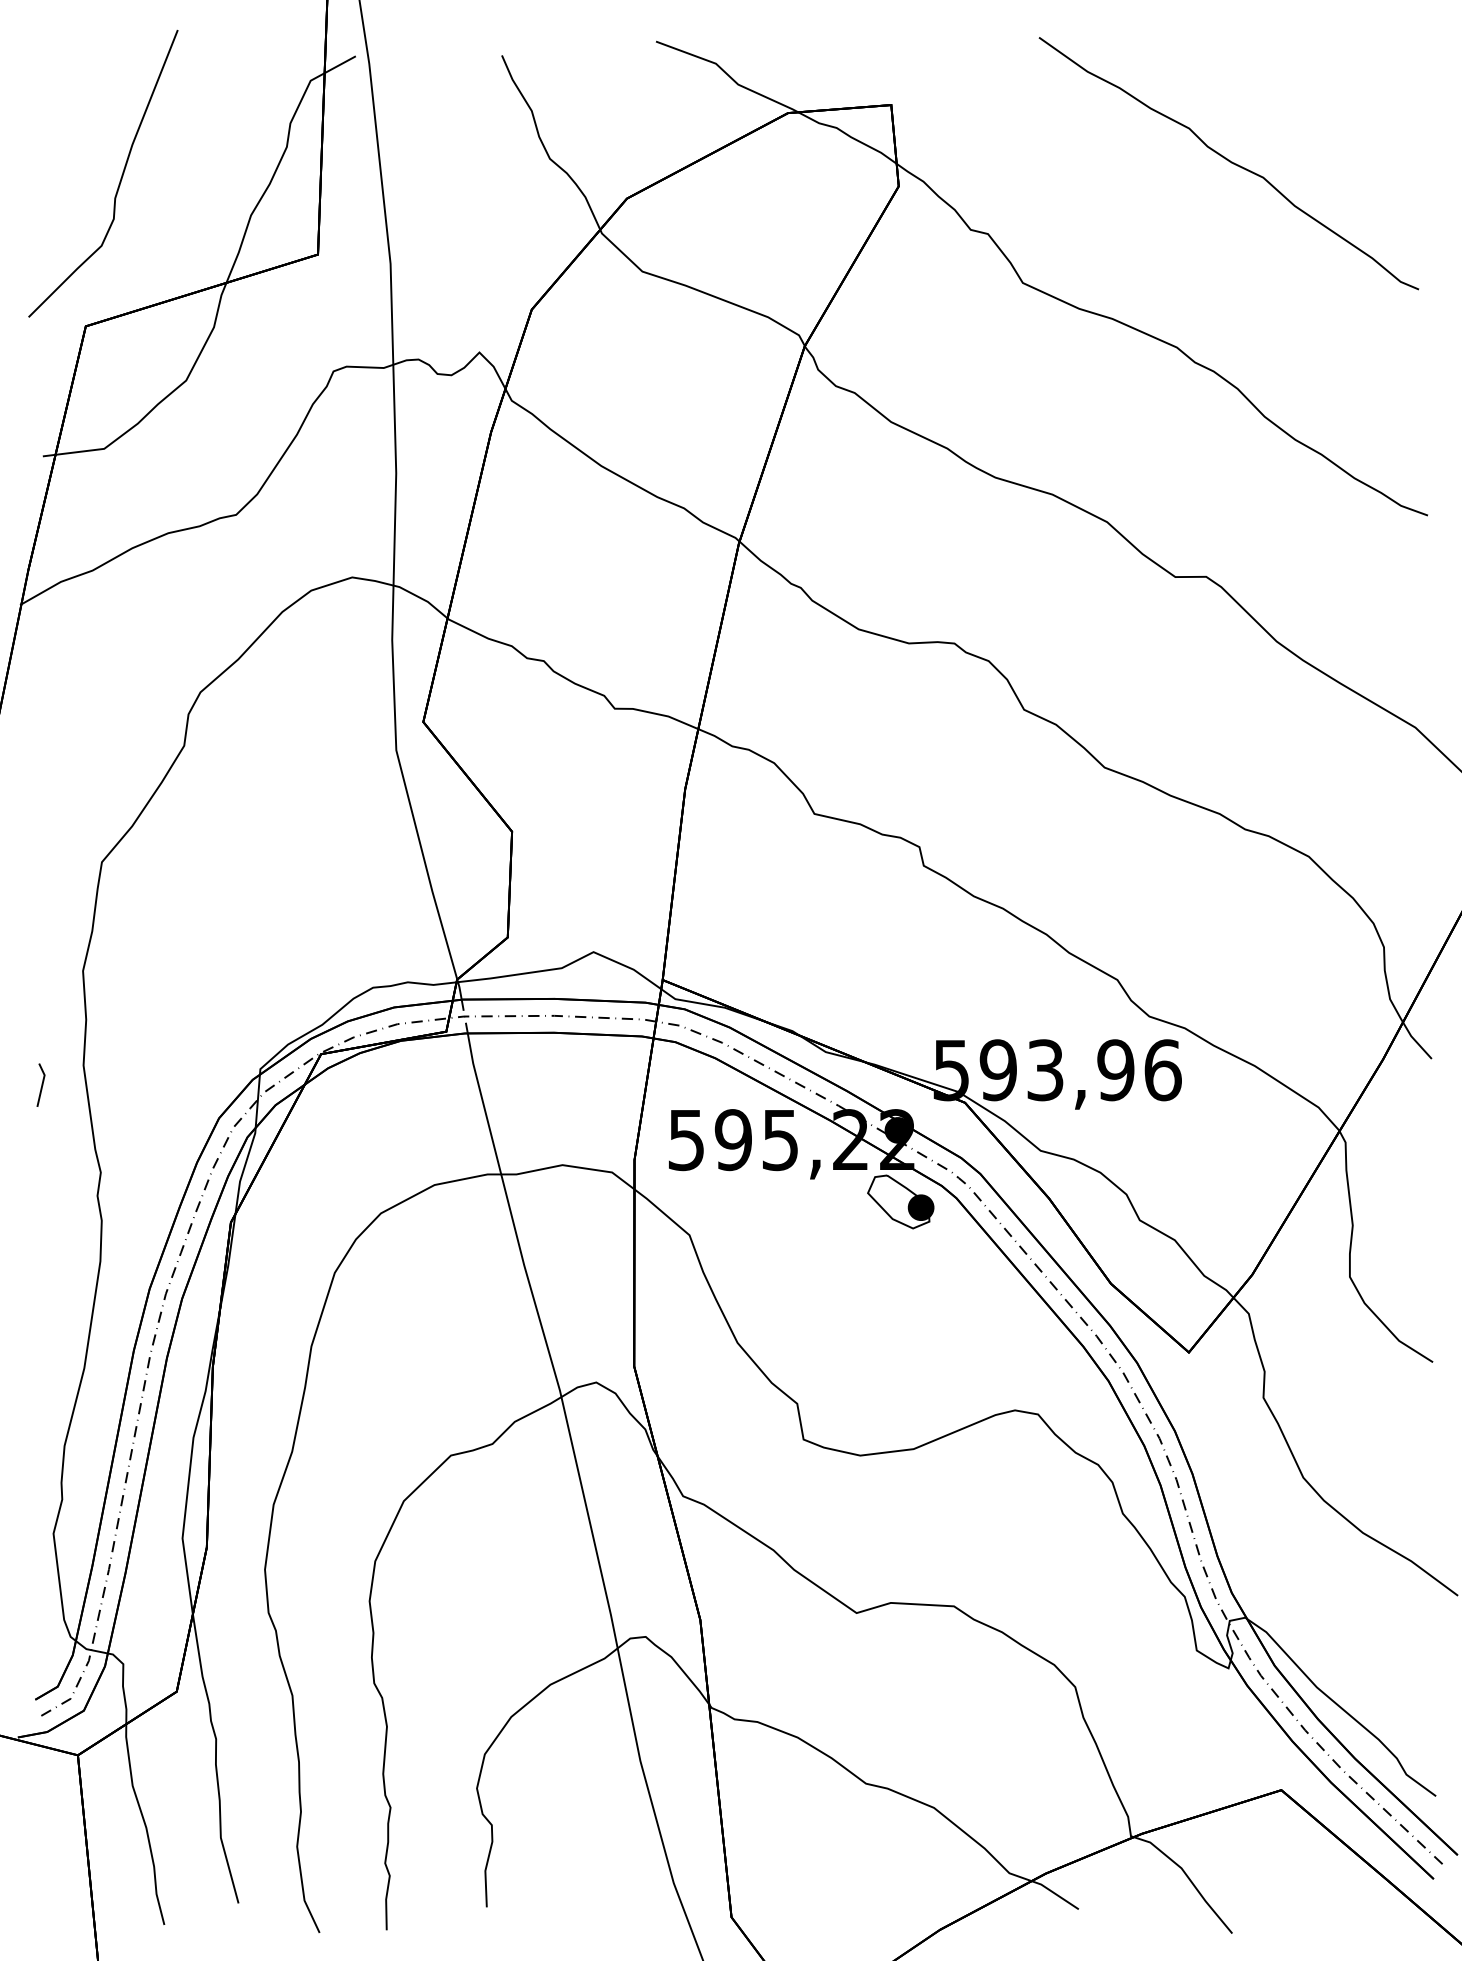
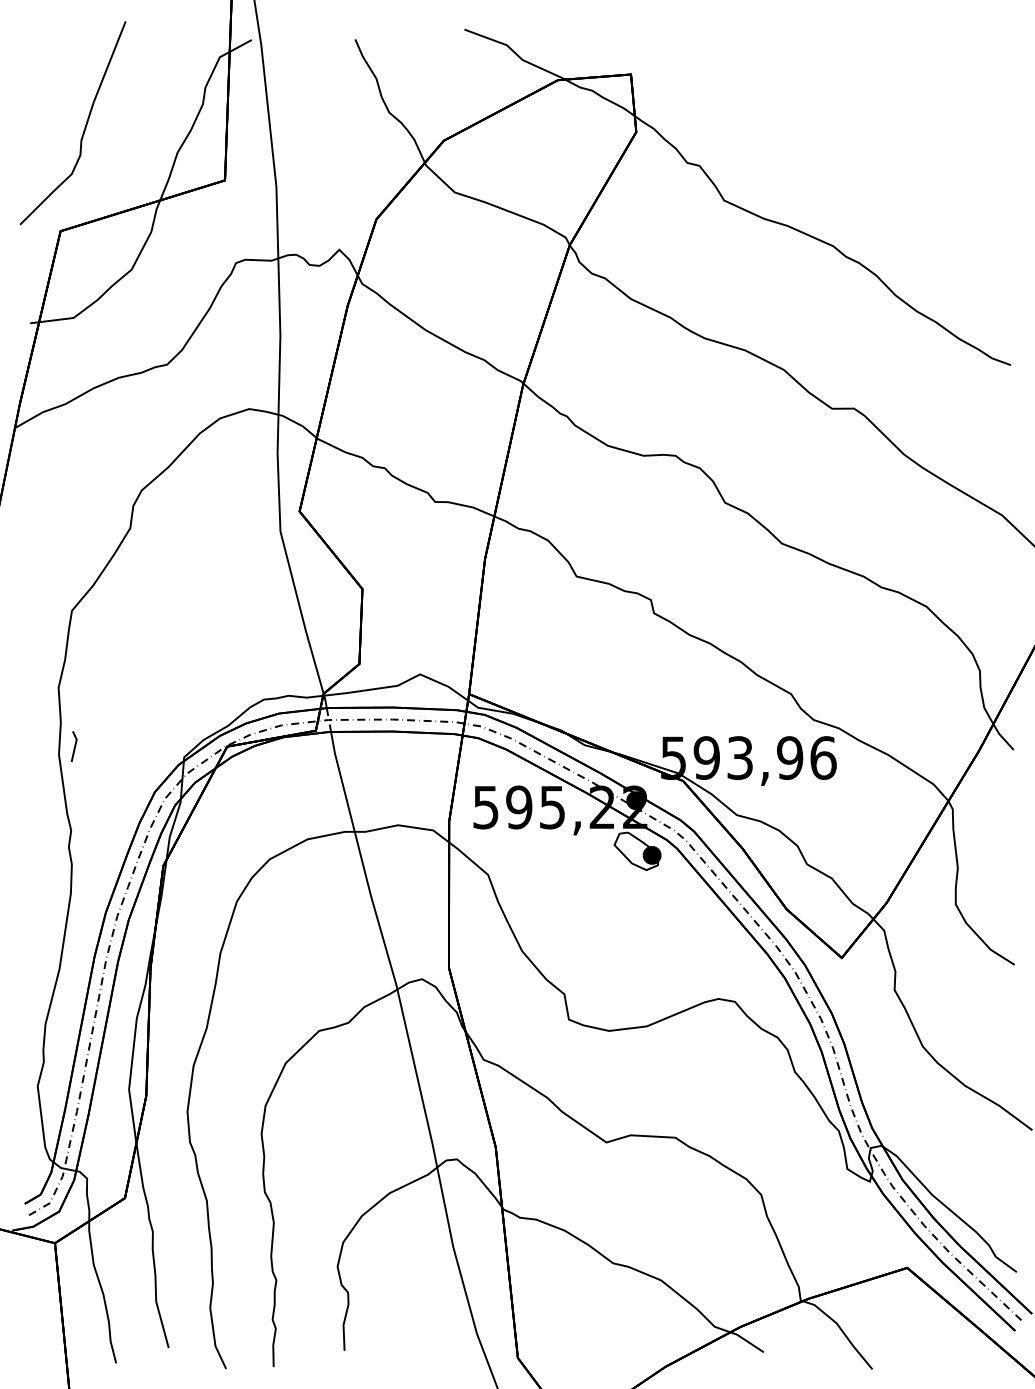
curve: (1229, 162) -> (870, 115), removed
line: (41, 1084) -> (74, 746), moved

